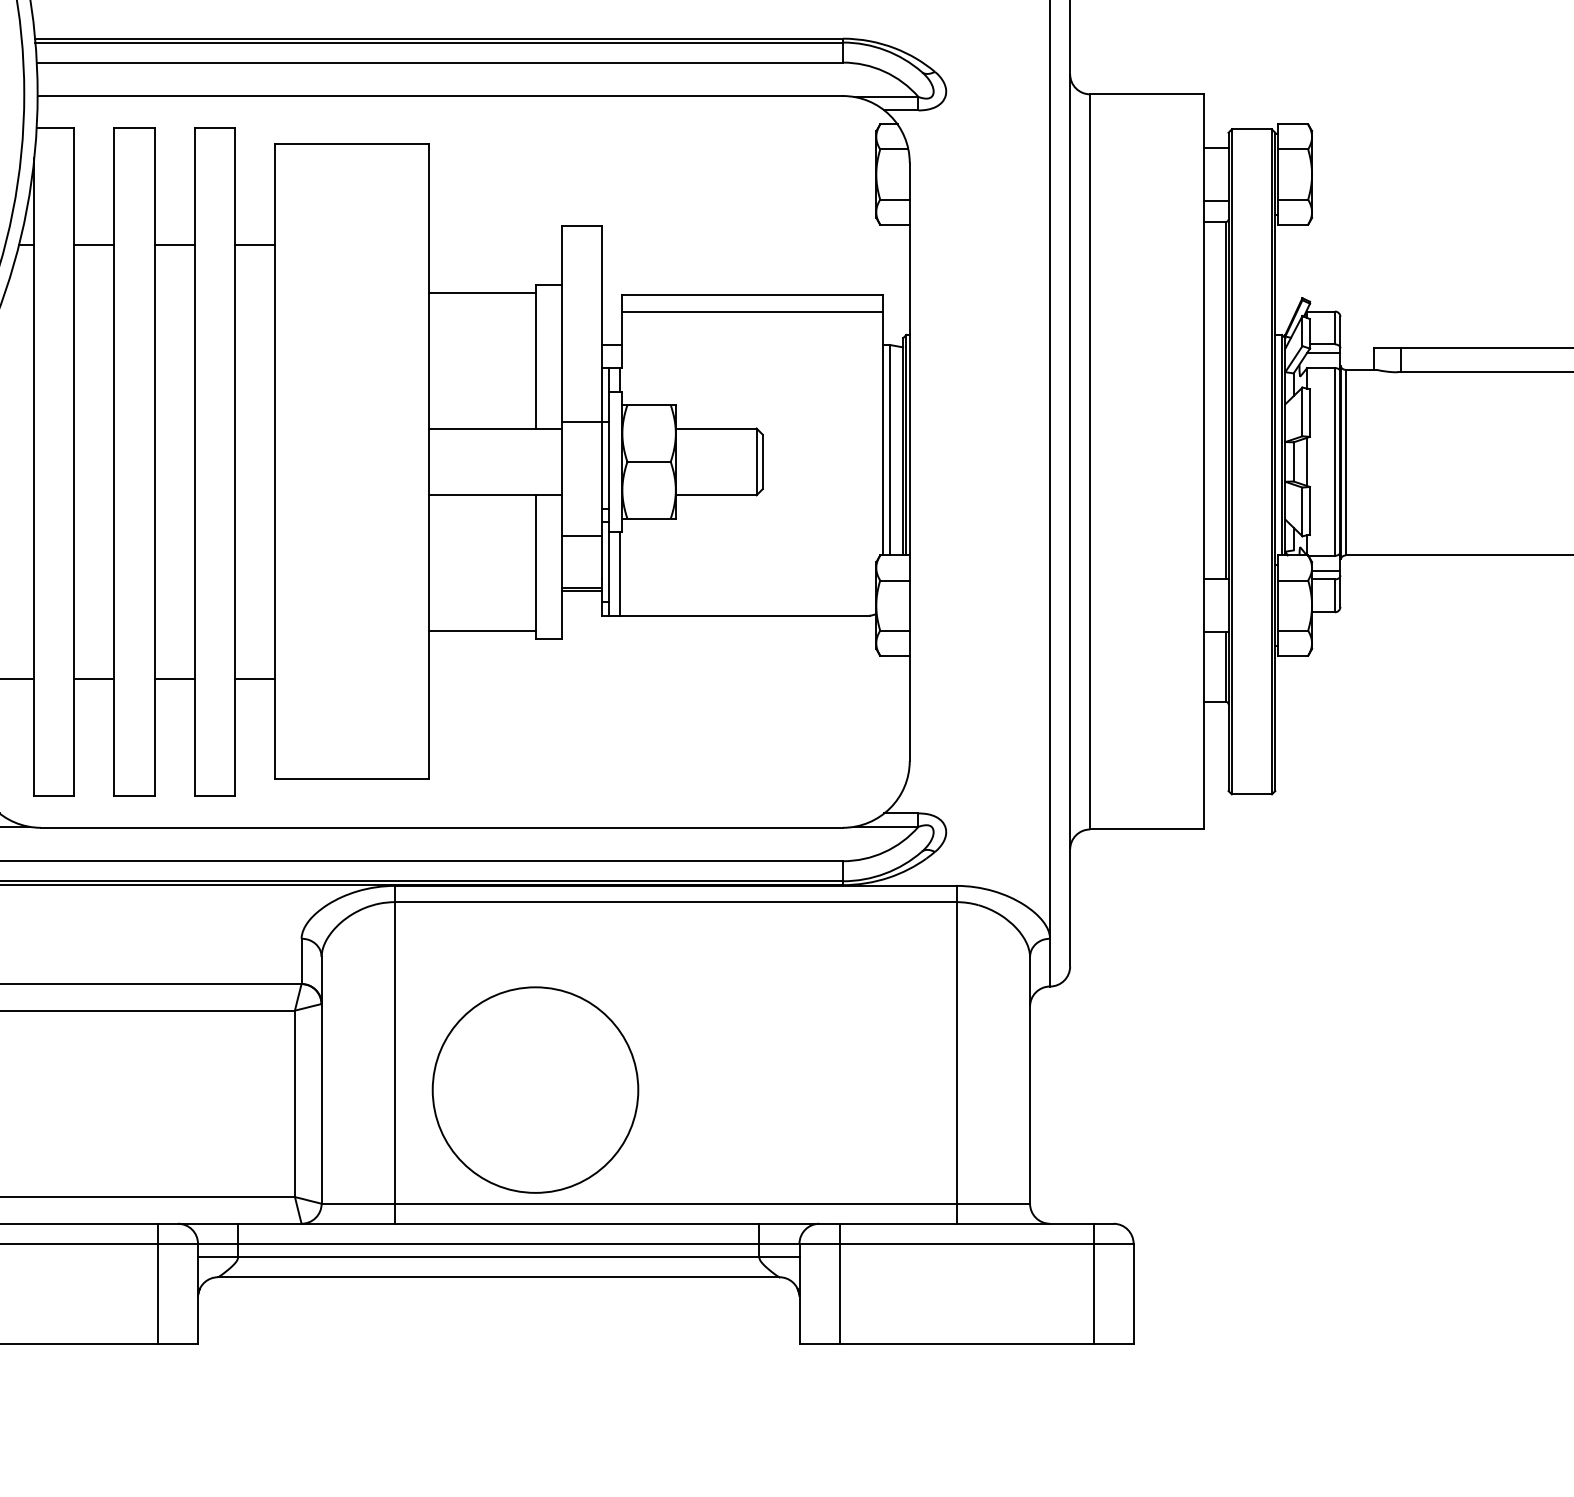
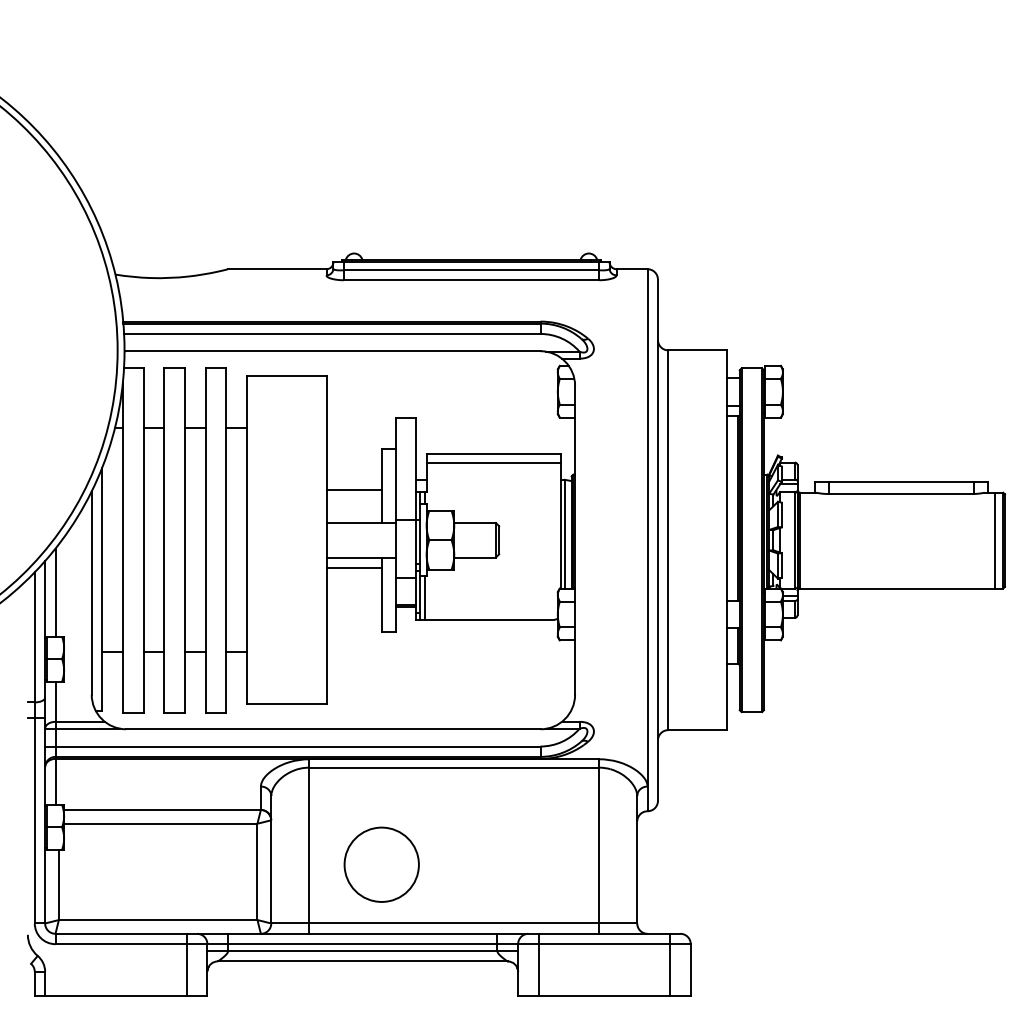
line: (480, 293) -> (353, 490), moved
line: (480, 630) -> (353, 568), moved
circle: (535, 1089) -> (381, 864), size x0.7

